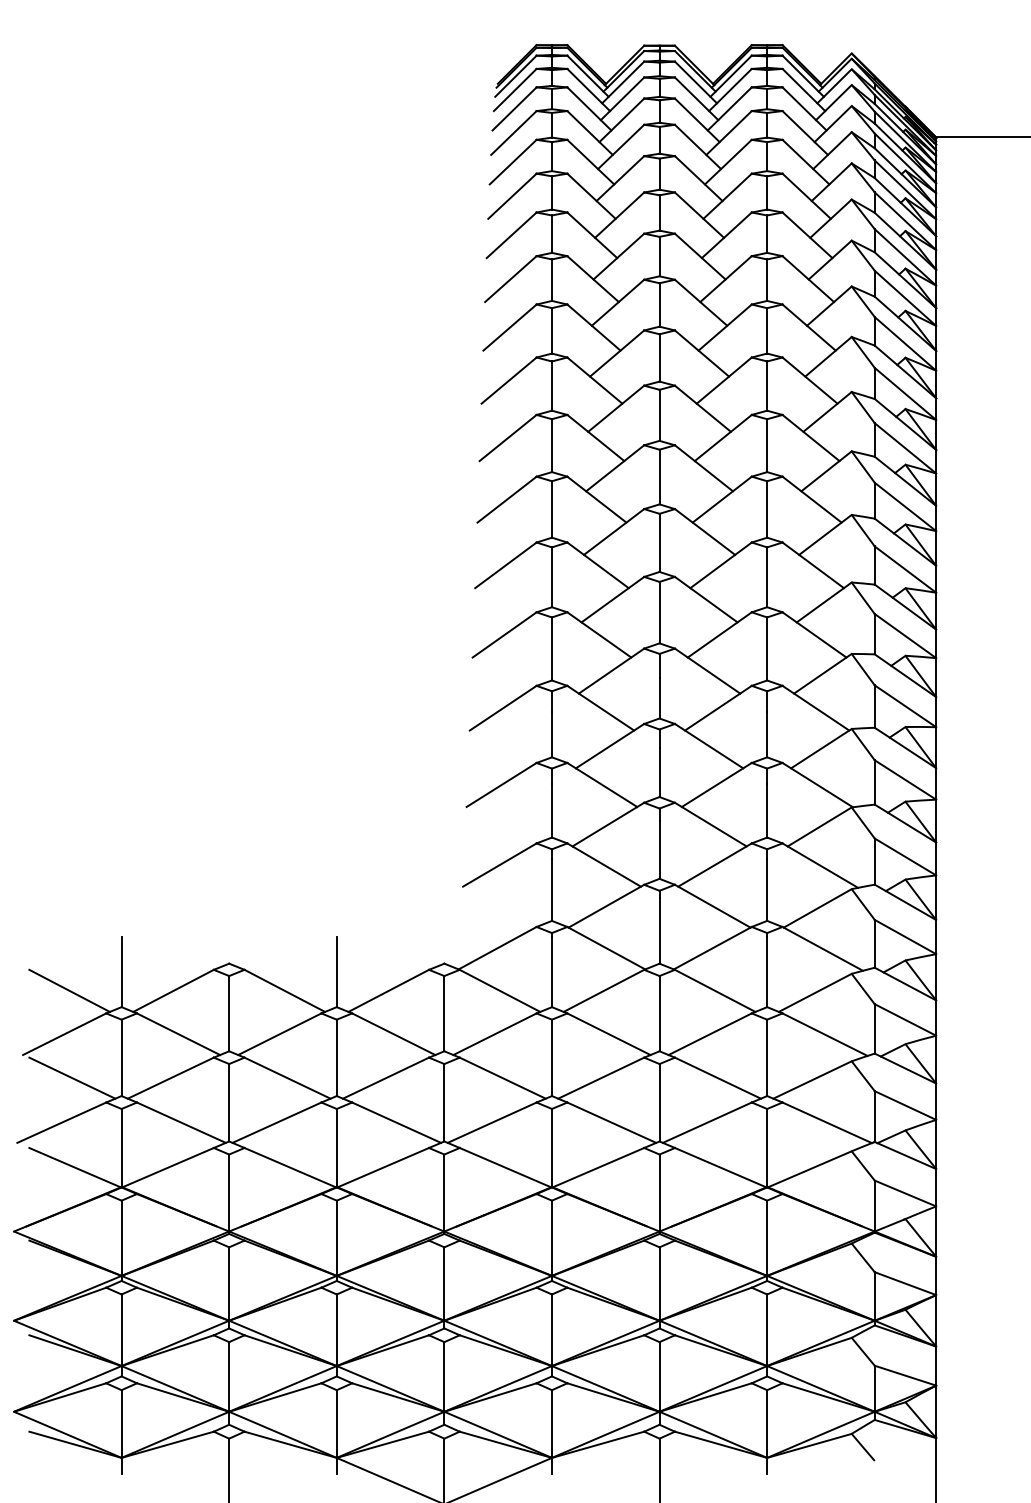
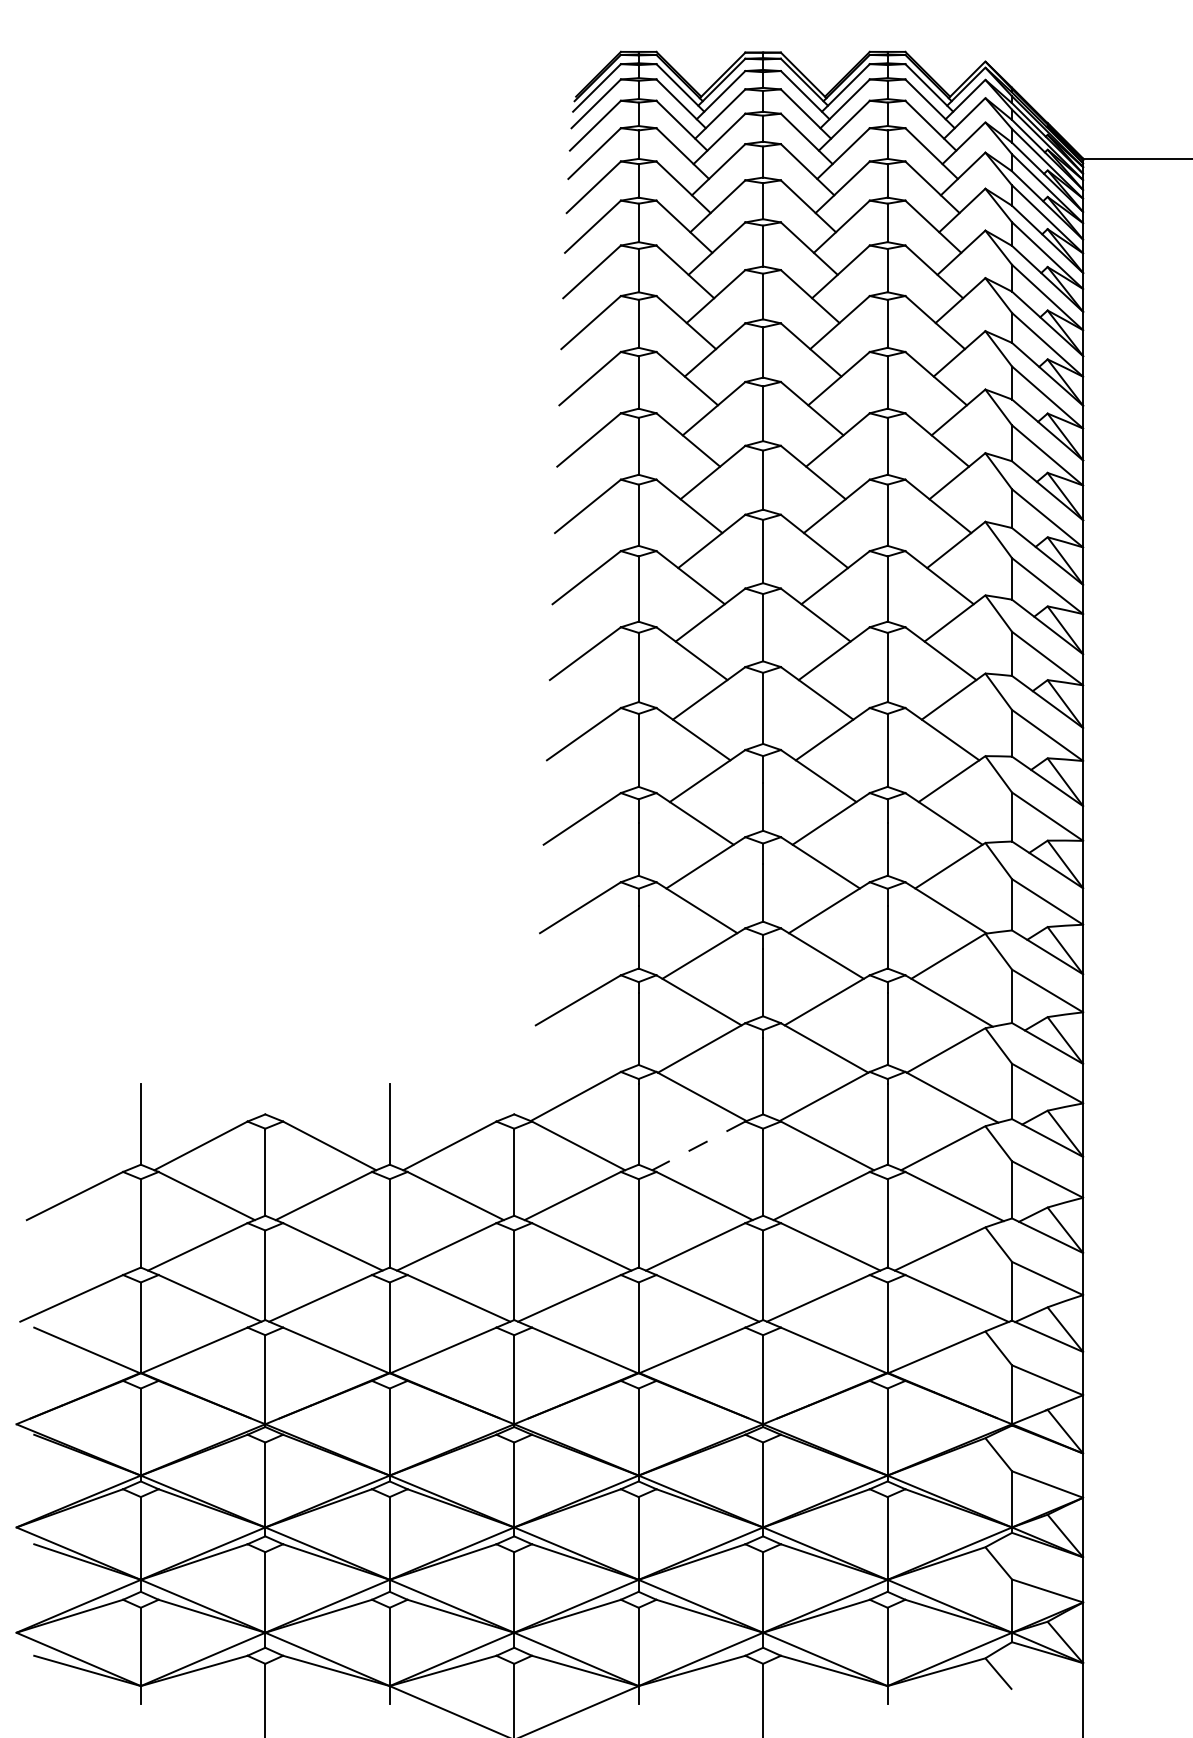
line: (69, 990) -> (80, 1145), removed
line: (603, 991) -> (698, 1146), solid -> dashed
line: (72, 1077) -> (84, 1246), removed

